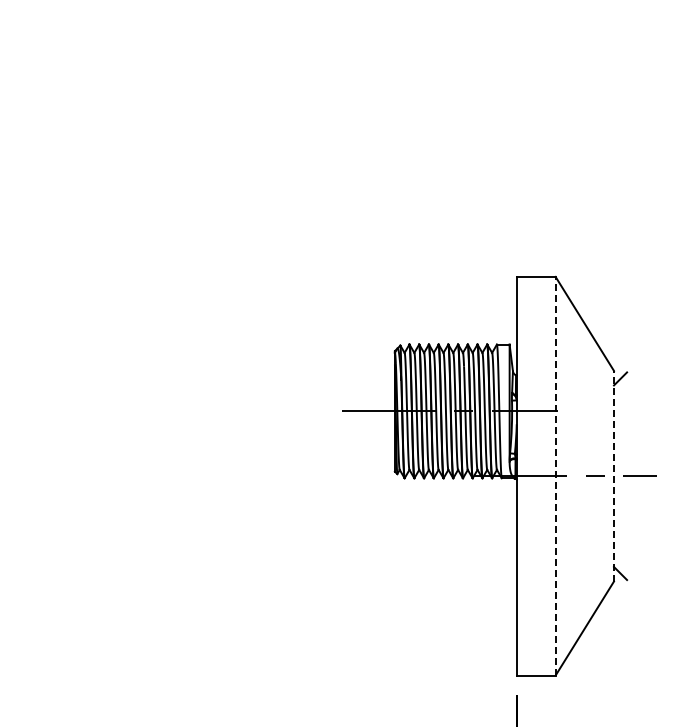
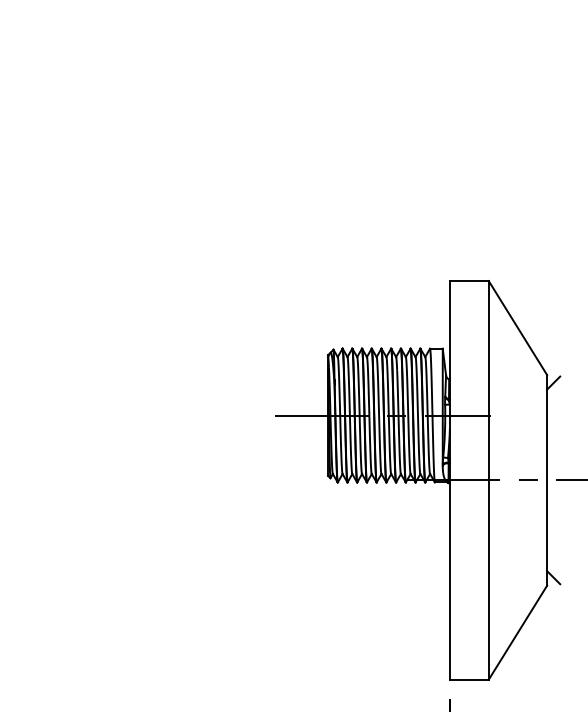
line: (555, 475) -> (488, 479), dashed -> solid
line: (613, 475) -> (546, 479), dashed -> solid

